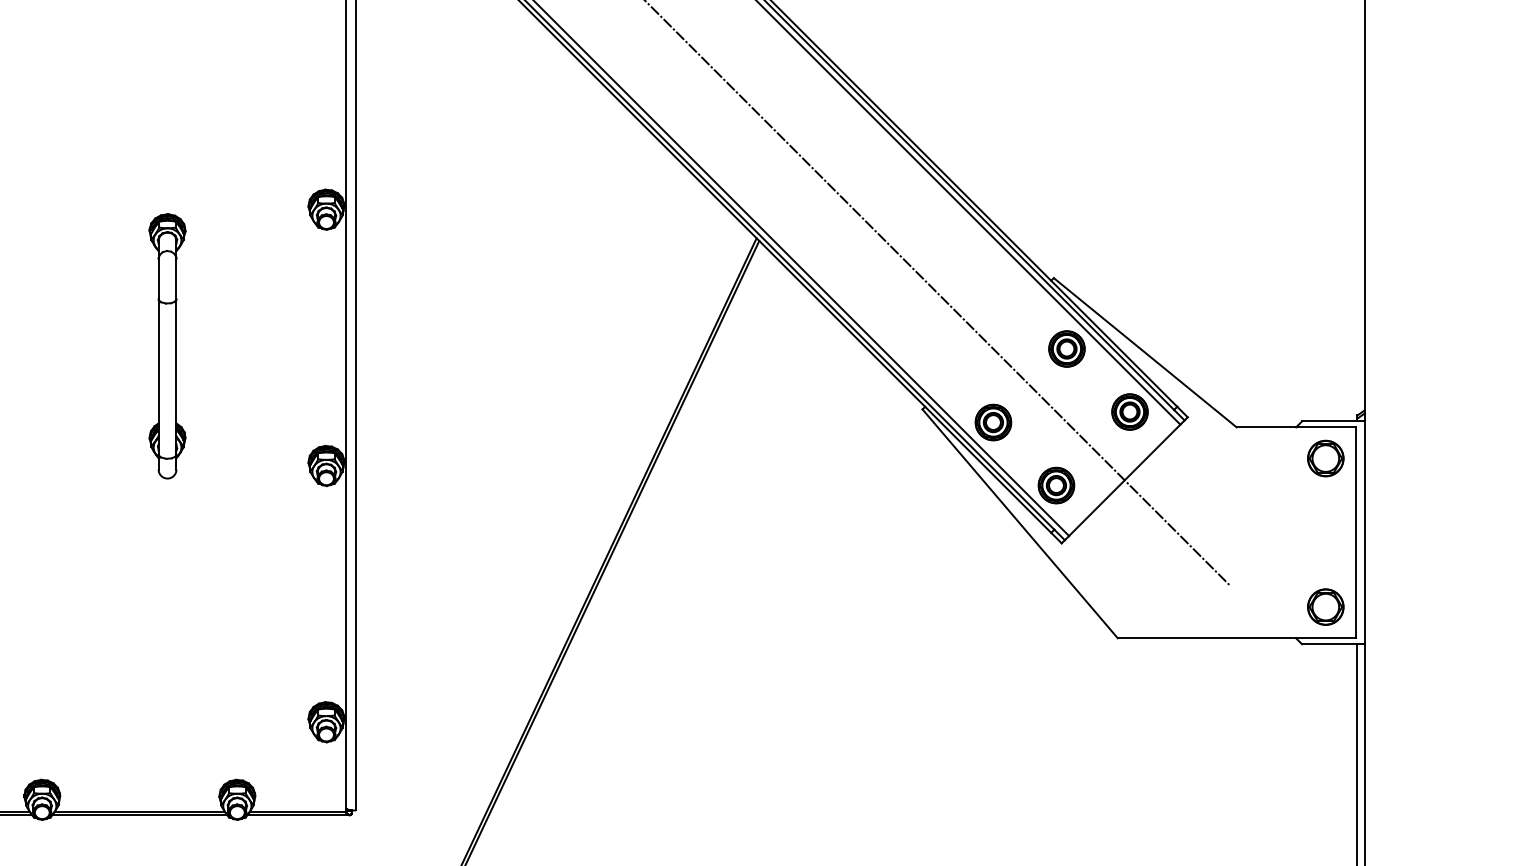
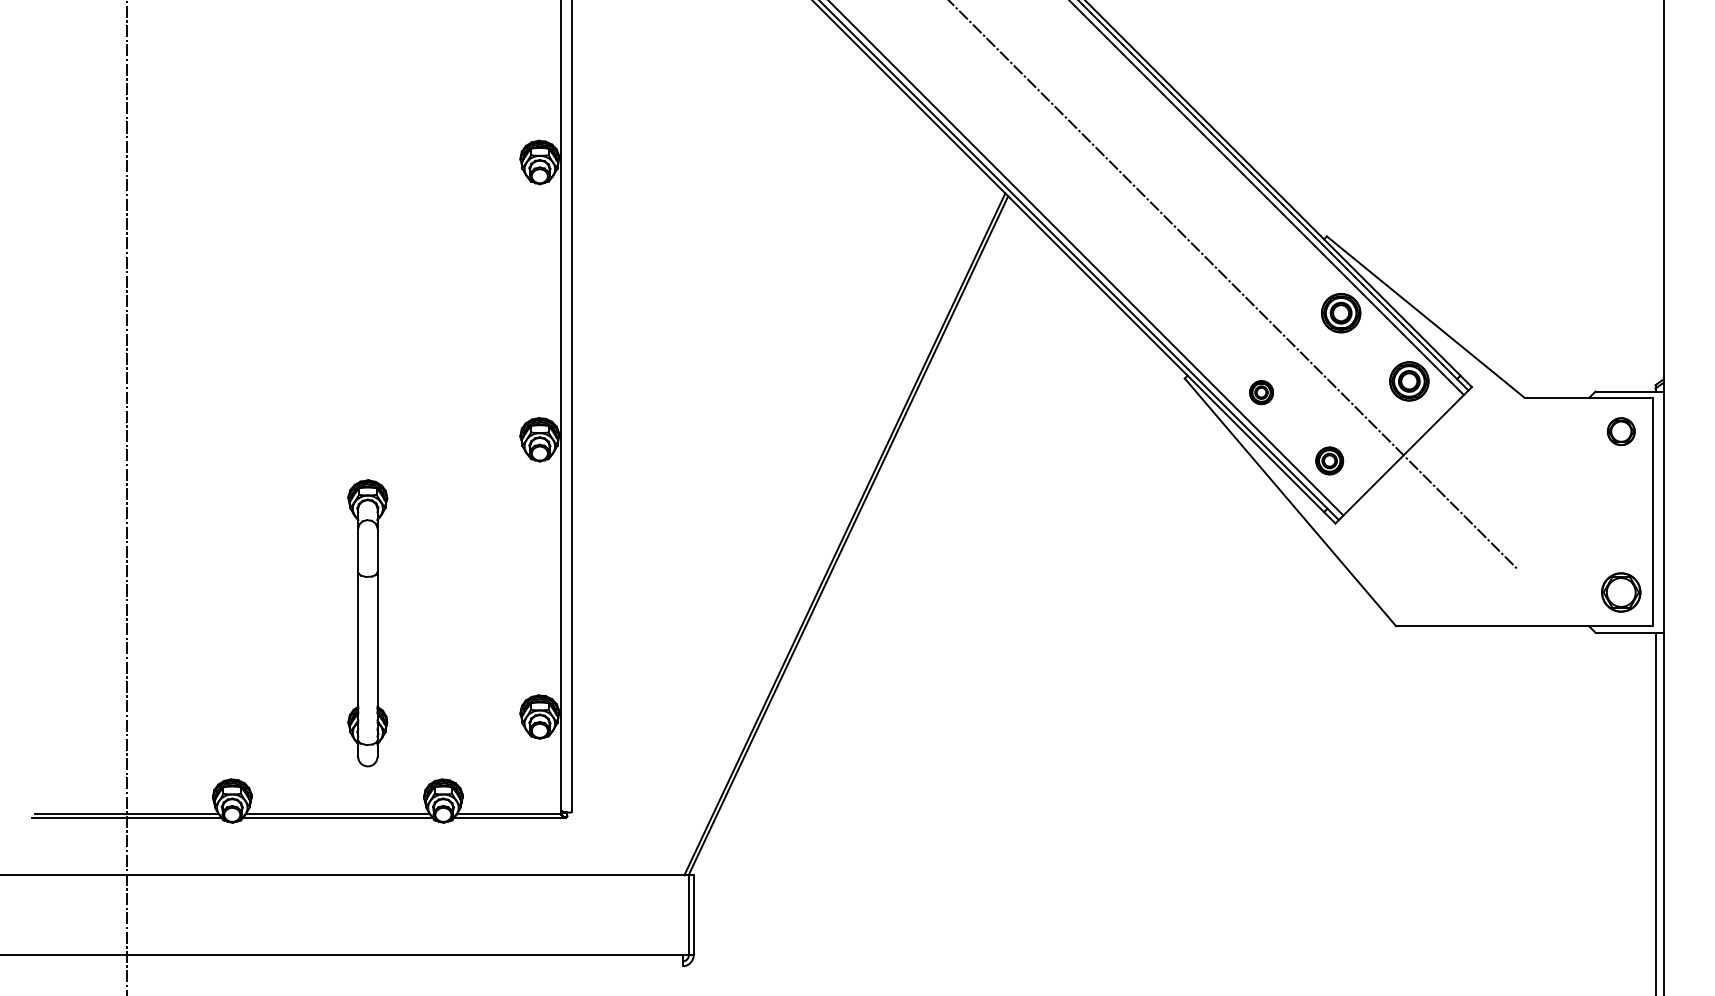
part: (167, 346) -> (367, 623), moved
part: (993, 422) -> (1261, 392), size x0.6
part: (1326, 458) -> (1621, 431), size x0.7
part: (1056, 485) -> (1329, 460), size x0.7

